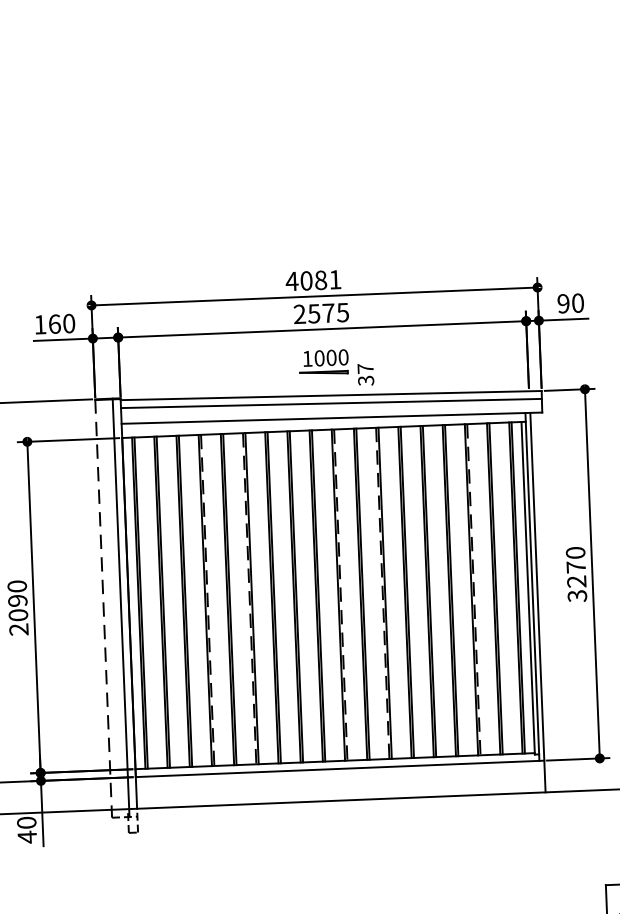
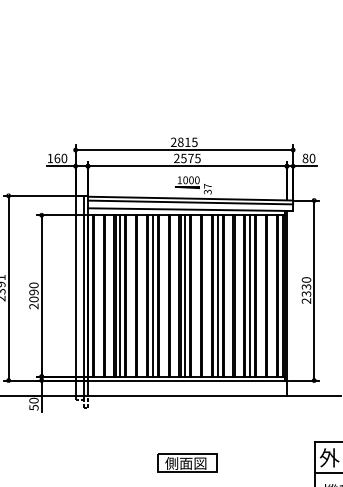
text: (312, 281) -> (183, 142), 4081 -> 2815
text: (563, 303) -> (305, 158), 90 -> 80
text: (576, 580) -> (306, 293), 3270 -> 2330
line: (474, 588) -> (256, 295), dashed -> solid
line: (462, 589) -> (250, 295), added
line: (394, 591) -> (217, 295), added
line: (382, 592) -> (211, 295), dashed -> solid
line: (328, 594) -> (185, 295), added
line: (341, 594) -> (191, 295), dashed -> solid
line: (248, 597) -> (146, 295), dashed -> solid
line: (261, 597) -> (152, 295), added
line: (195, 599) -> (120, 295), added
line: (207, 599) -> (126, 295), dashed -> solid
line: (103, 605) -> (75, 296), dashed -> solid
text: (26, 836) -> (33, 407), 40 -> 50

